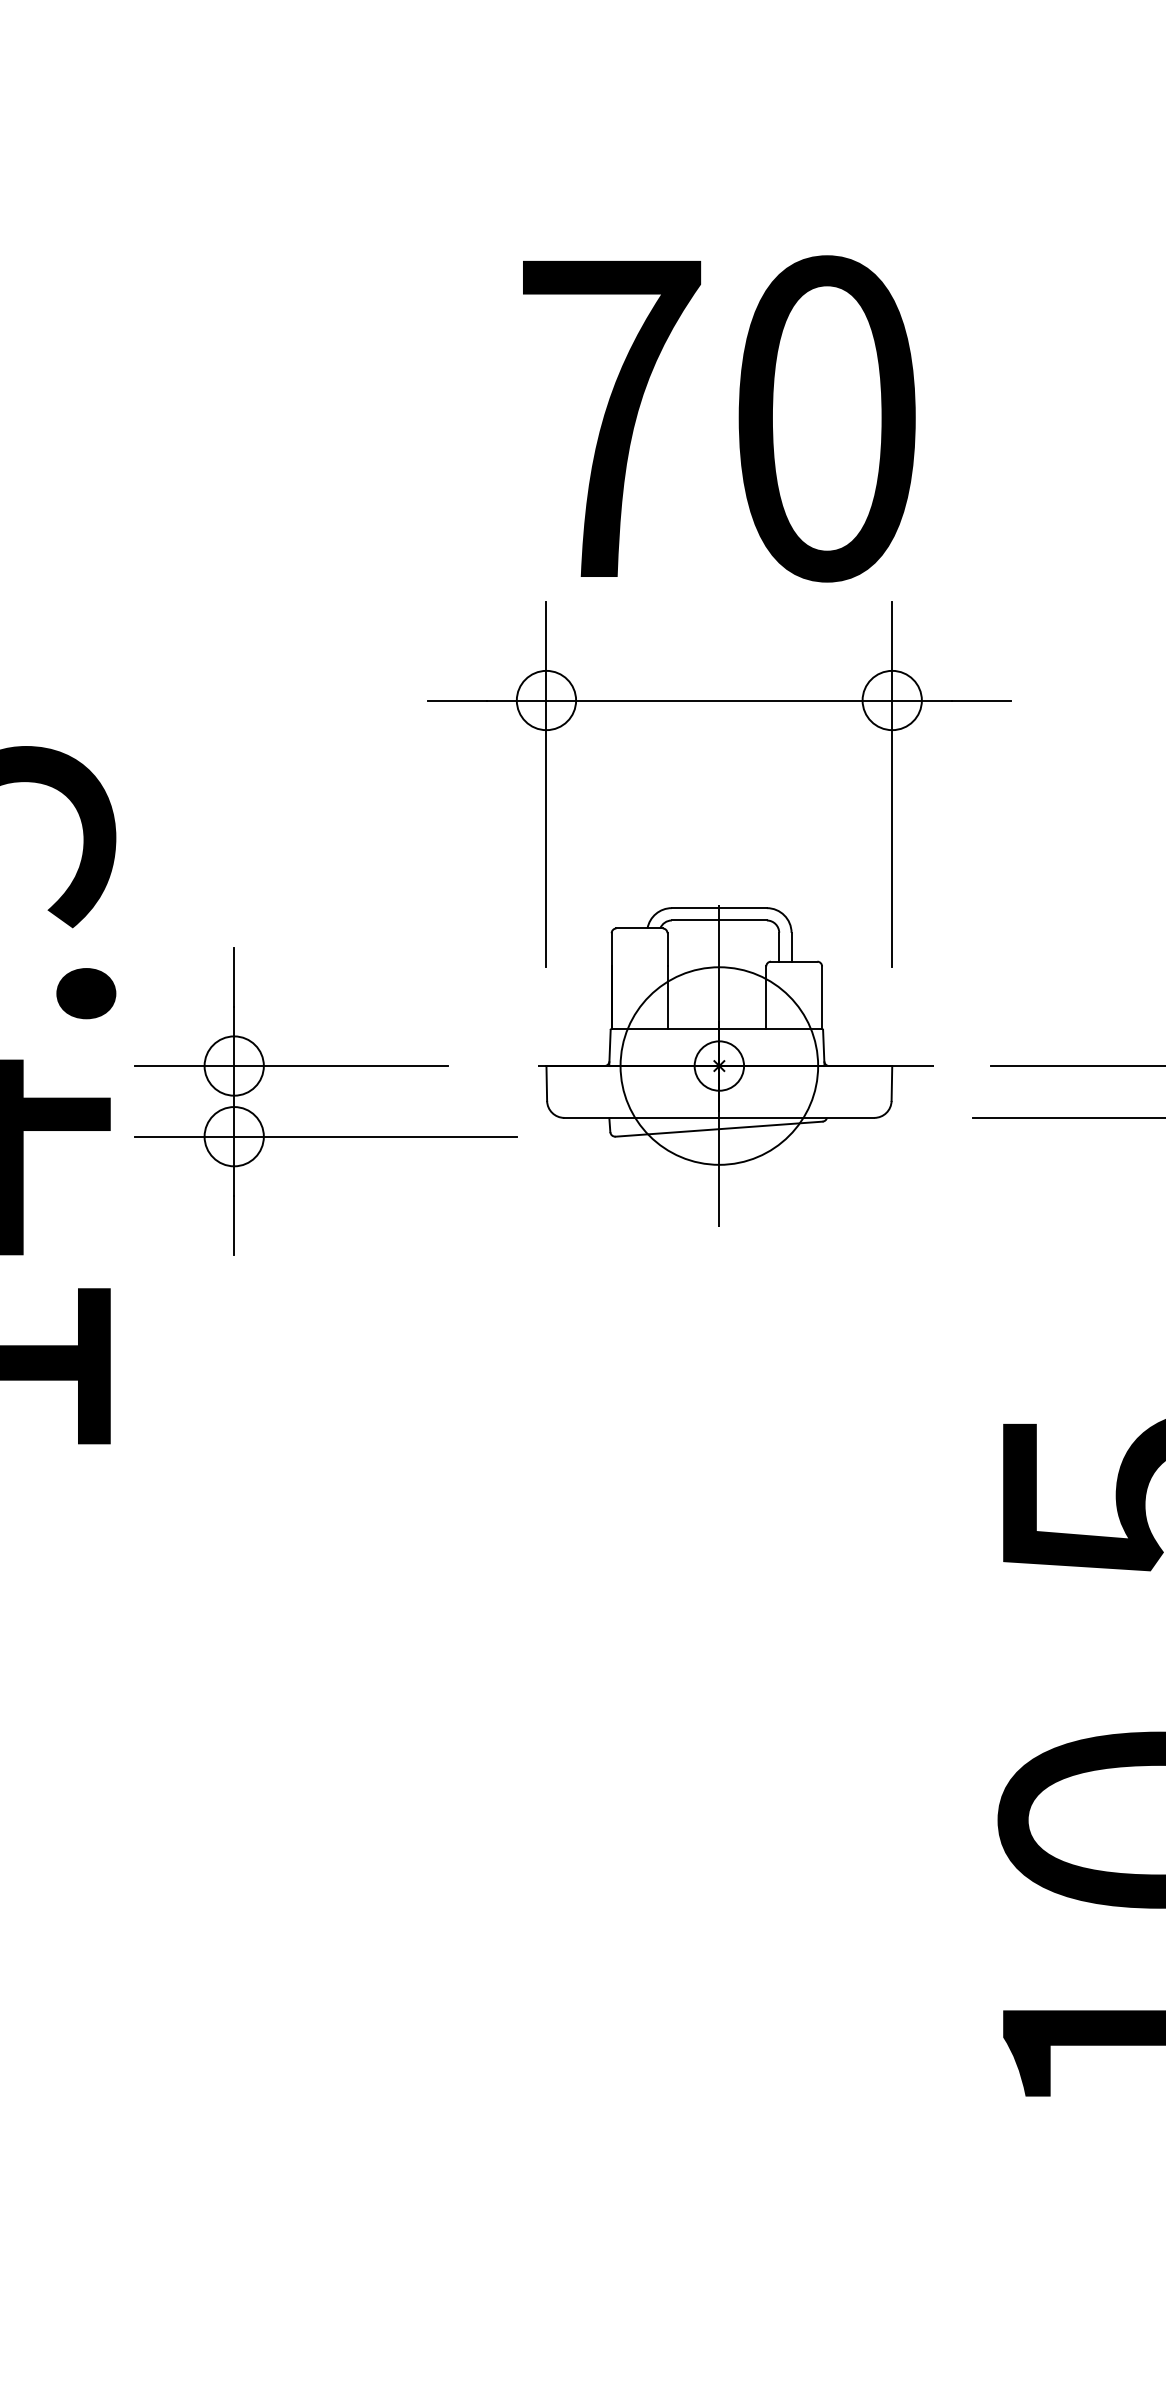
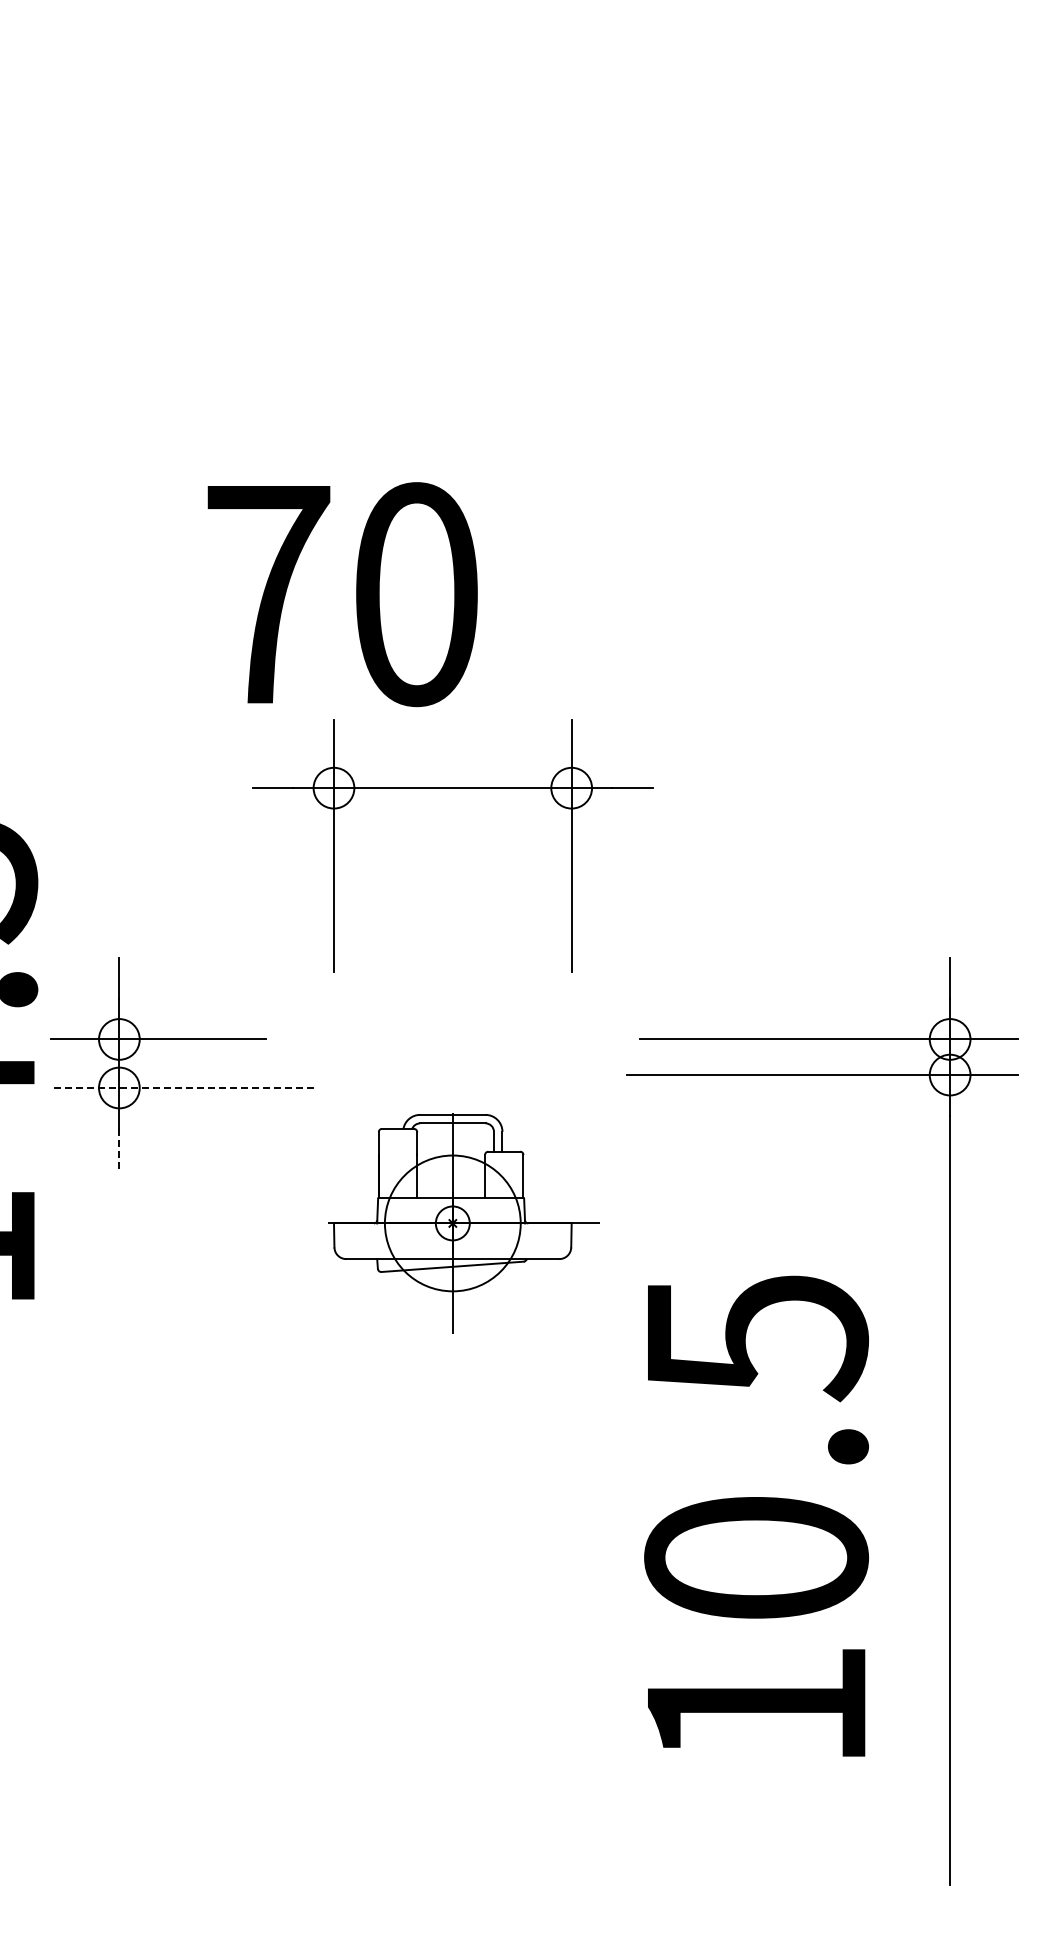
text: (718, 418) -> (342, 594), moved
part: (734, 1066) -> (463, 1223), moved
line: (326, 1137) -> (182, 1088), solid -> dashed
line: (234, 1226) -> (119, 1149), solid -> dashed

